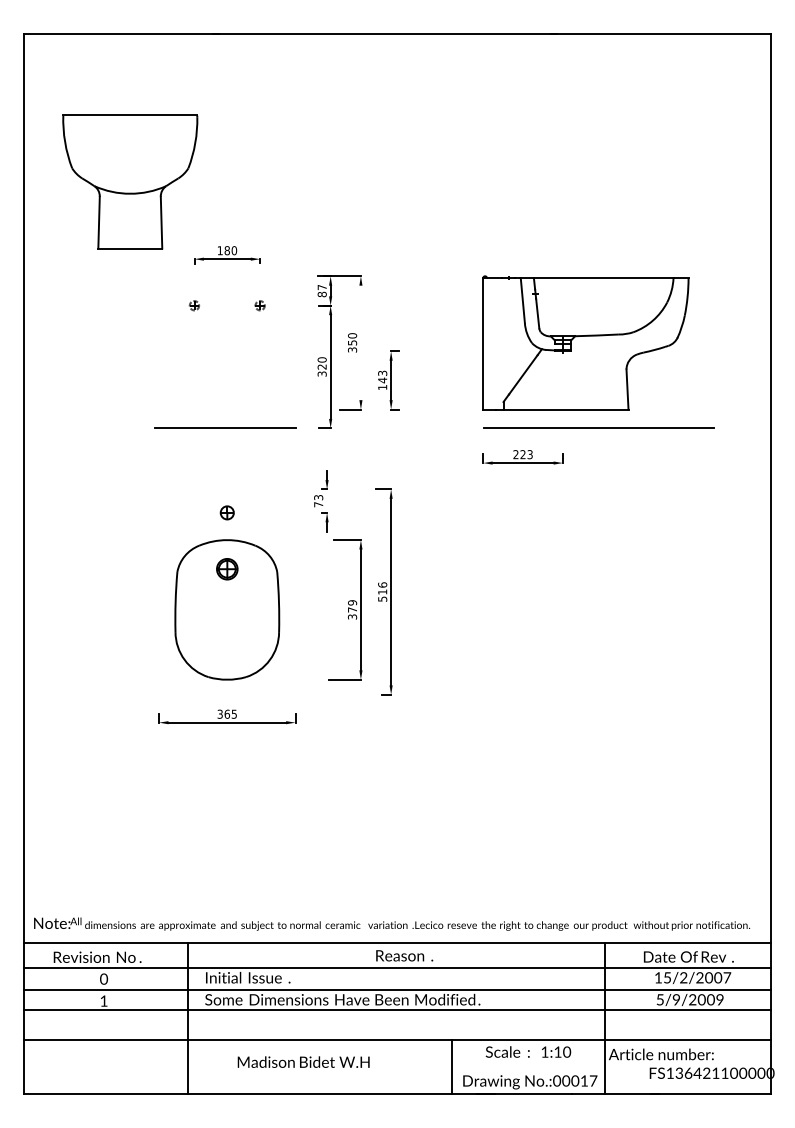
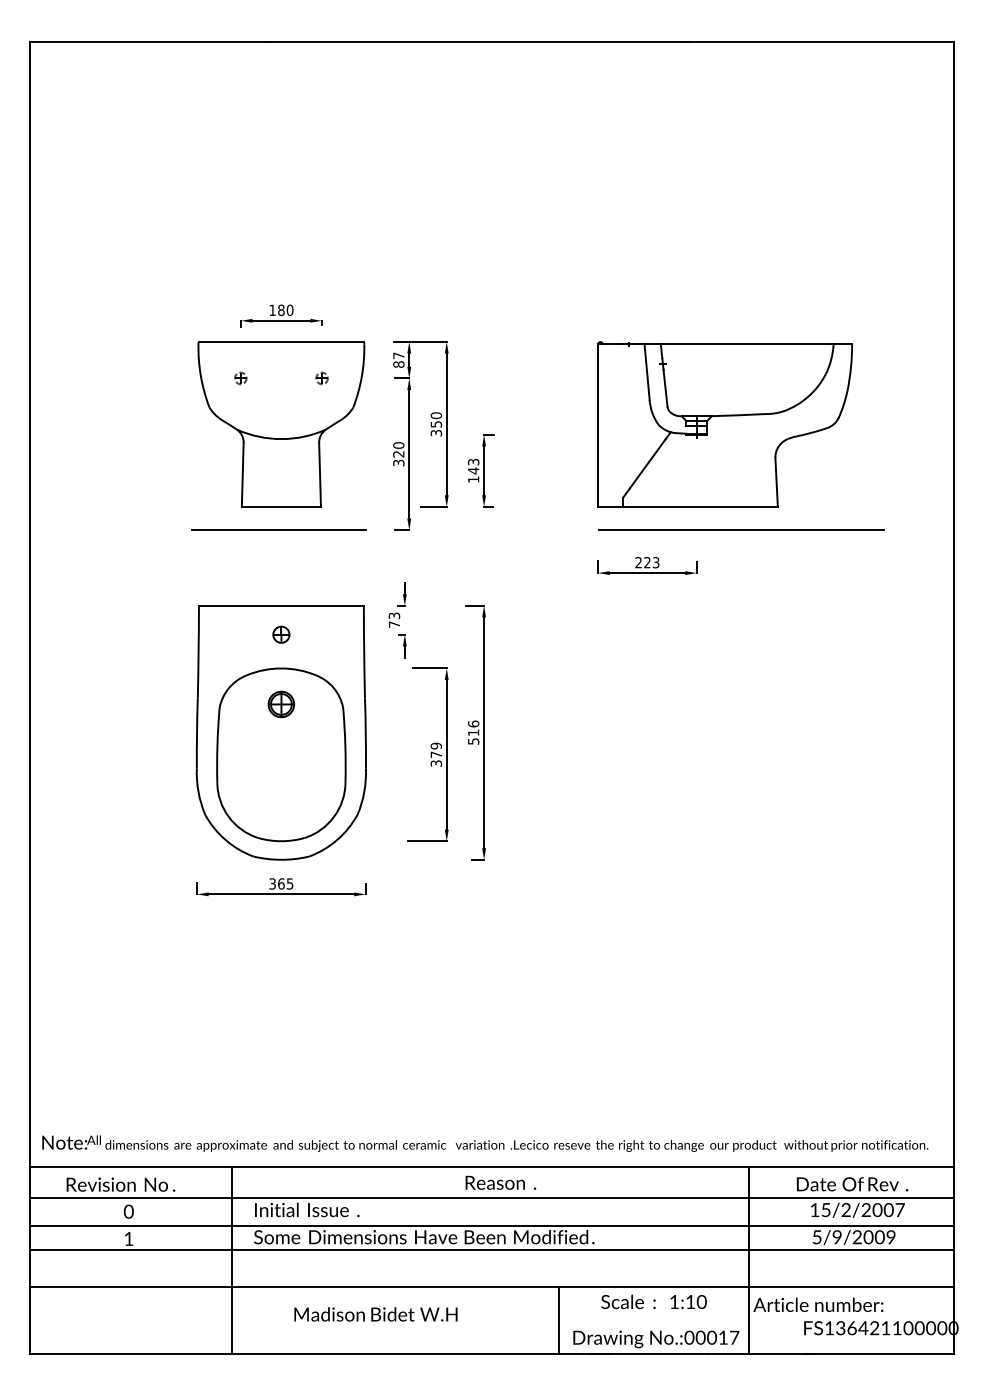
part: (130, 181) -> (281, 423), moved
line: (360, 342) -> (446, 423), added
part: (227, 591) -> (281, 732), added

